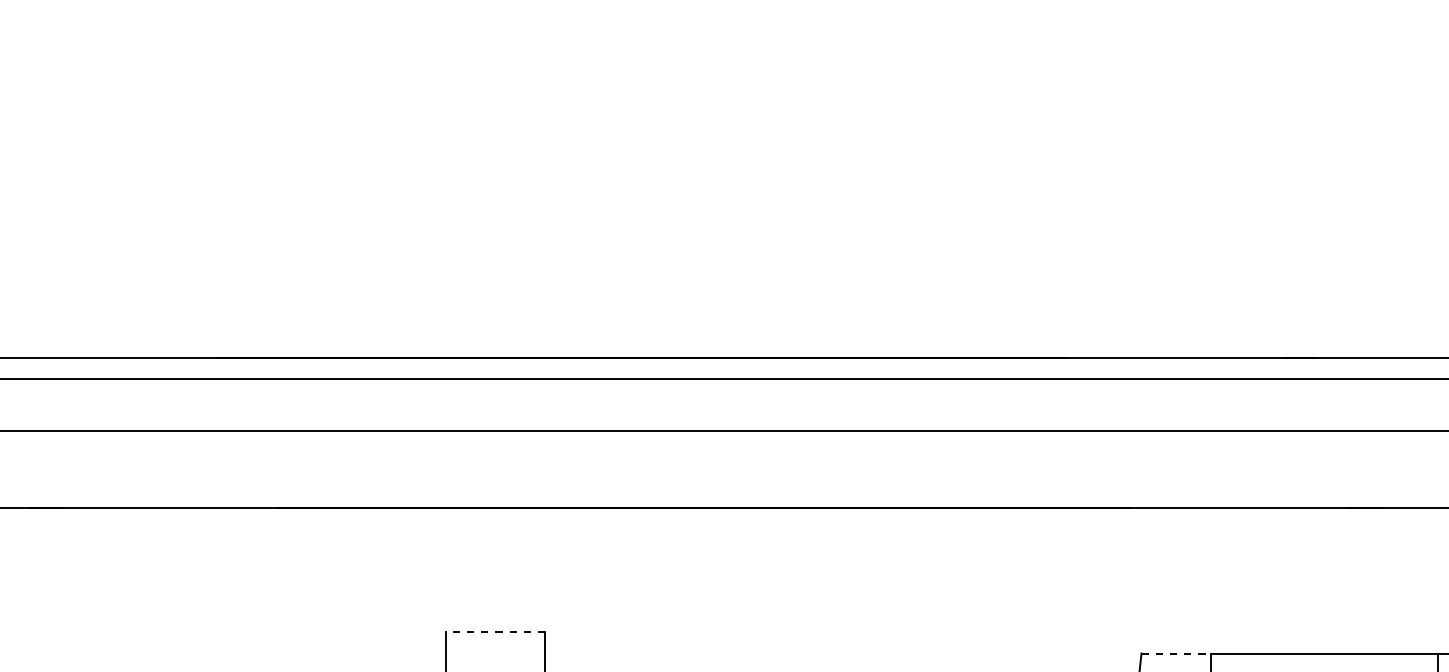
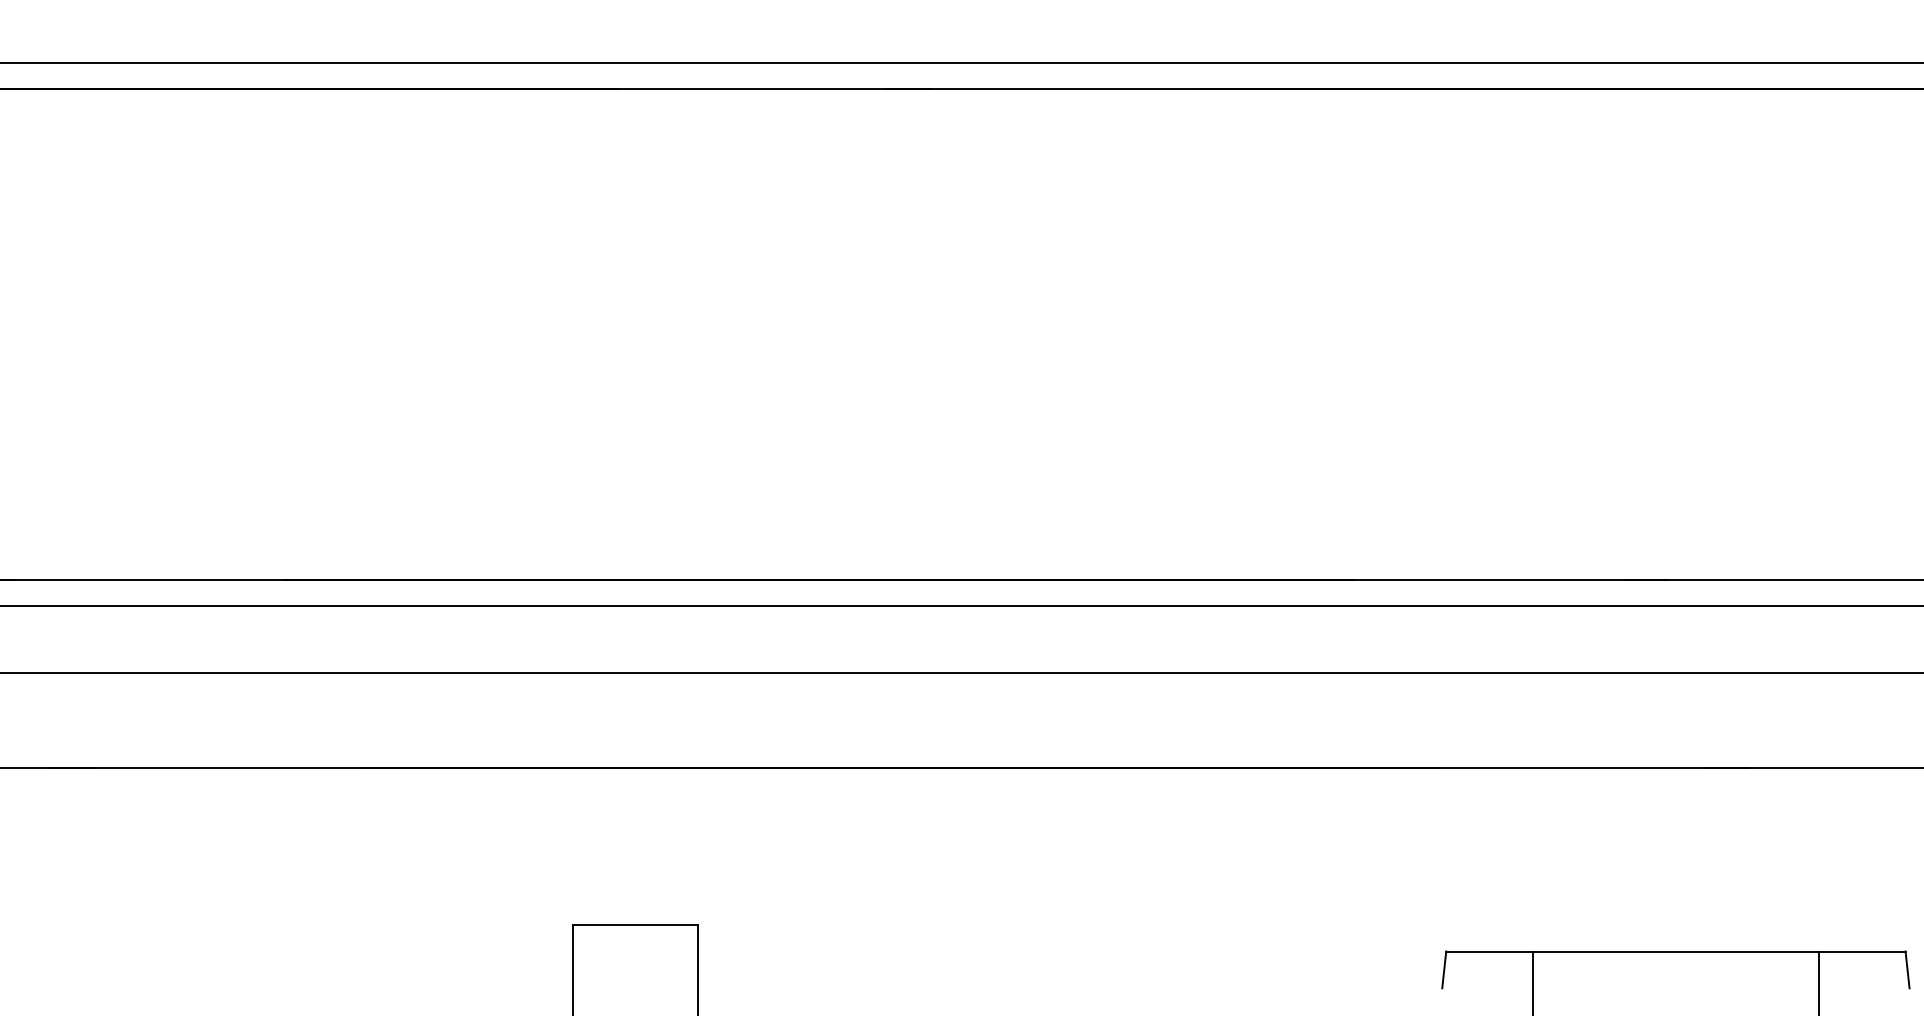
line: (495, 631) -> (635, 924), dashed -> solid
line: (1176, 653) -> (1490, 951), dashed -> solid

